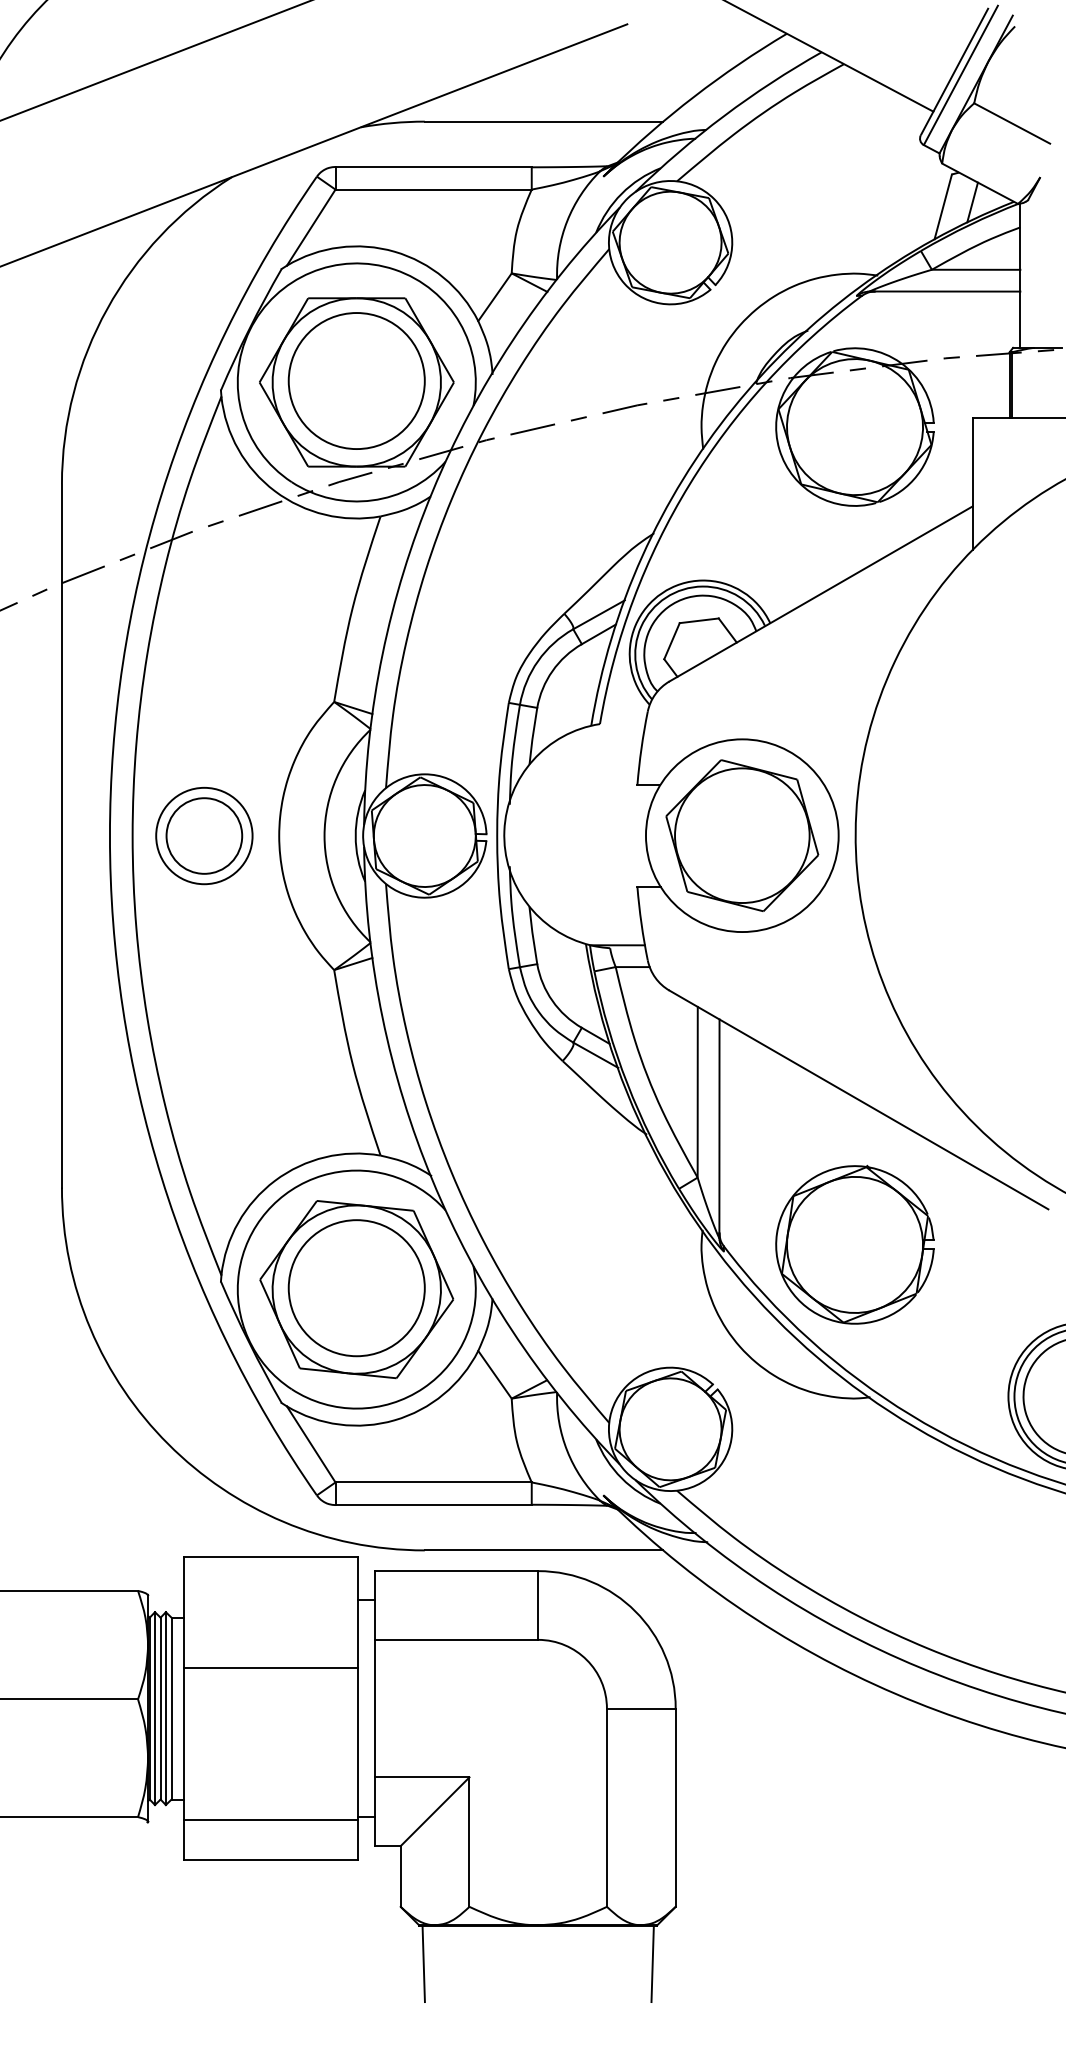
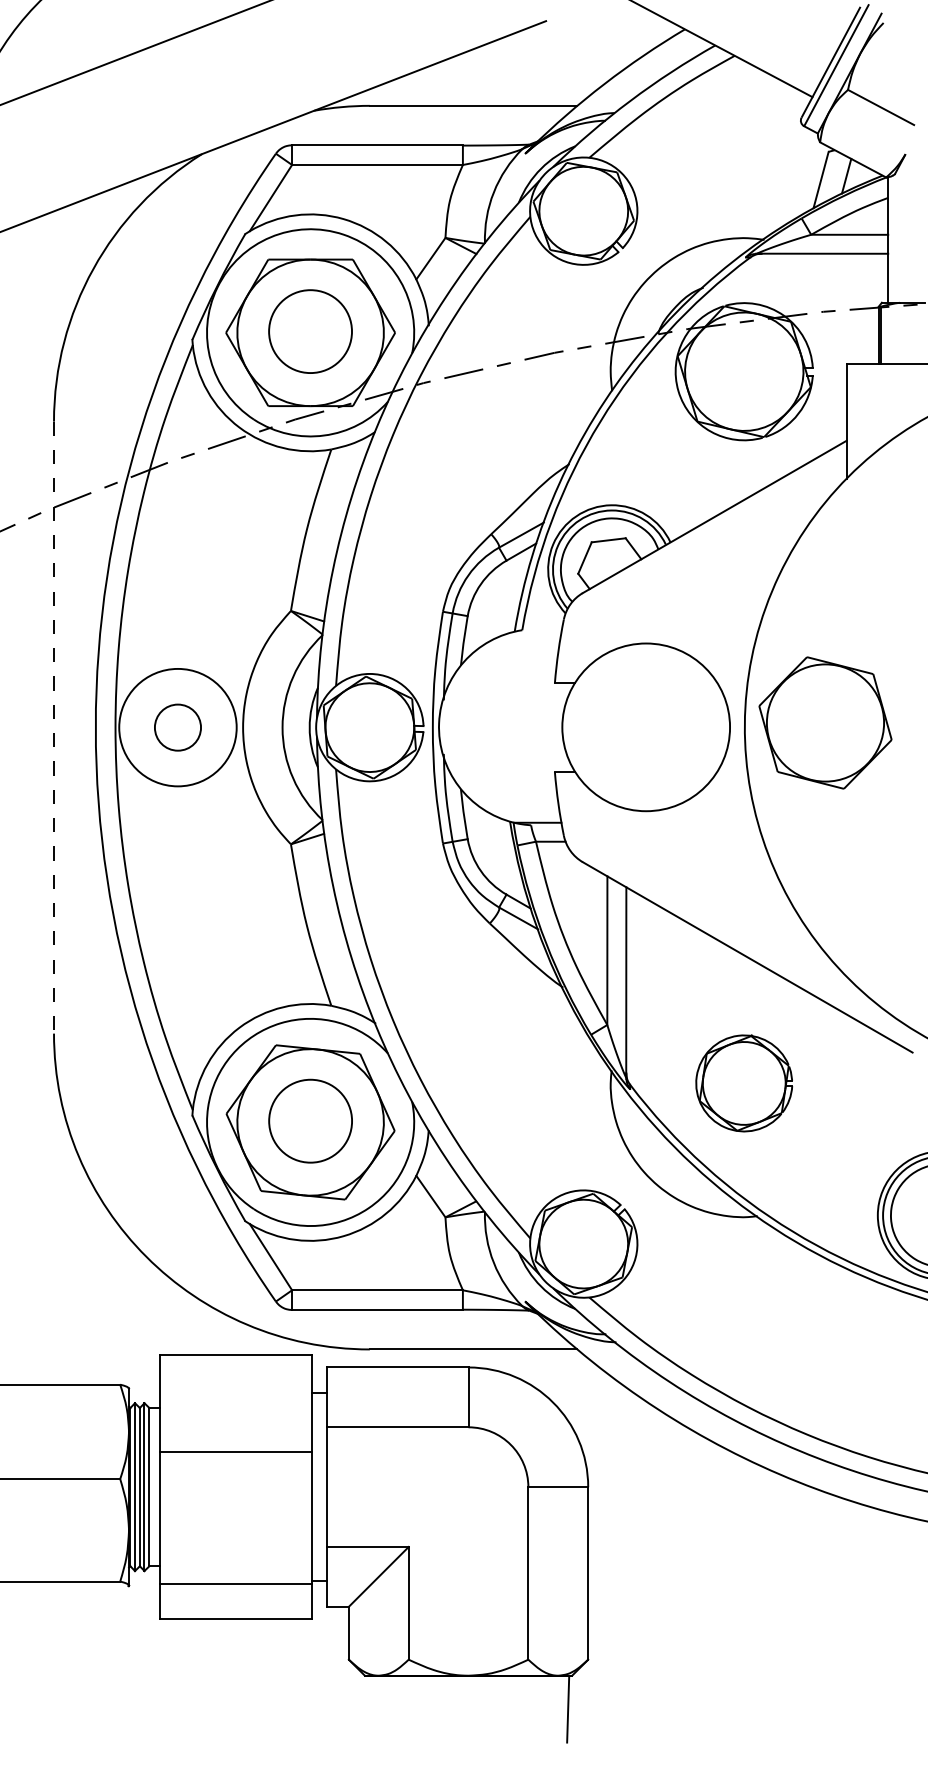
circle: (356, 380) -> (310, 331), size x0.7
circle: (204, 835) -> (178, 727), size x0.7
circle: (204, 835) -> (178, 727), size x1.4
part: (742, 835) -> (825, 722), moved
line: (61, 836) -> (53, 728), solid -> dashed
part: (854, 1244) -> (743, 1083), size x0.7
circle: (356, 1288) -> (310, 1121), size x0.7
line: (423, 1963) -> (368, 1709), removed

